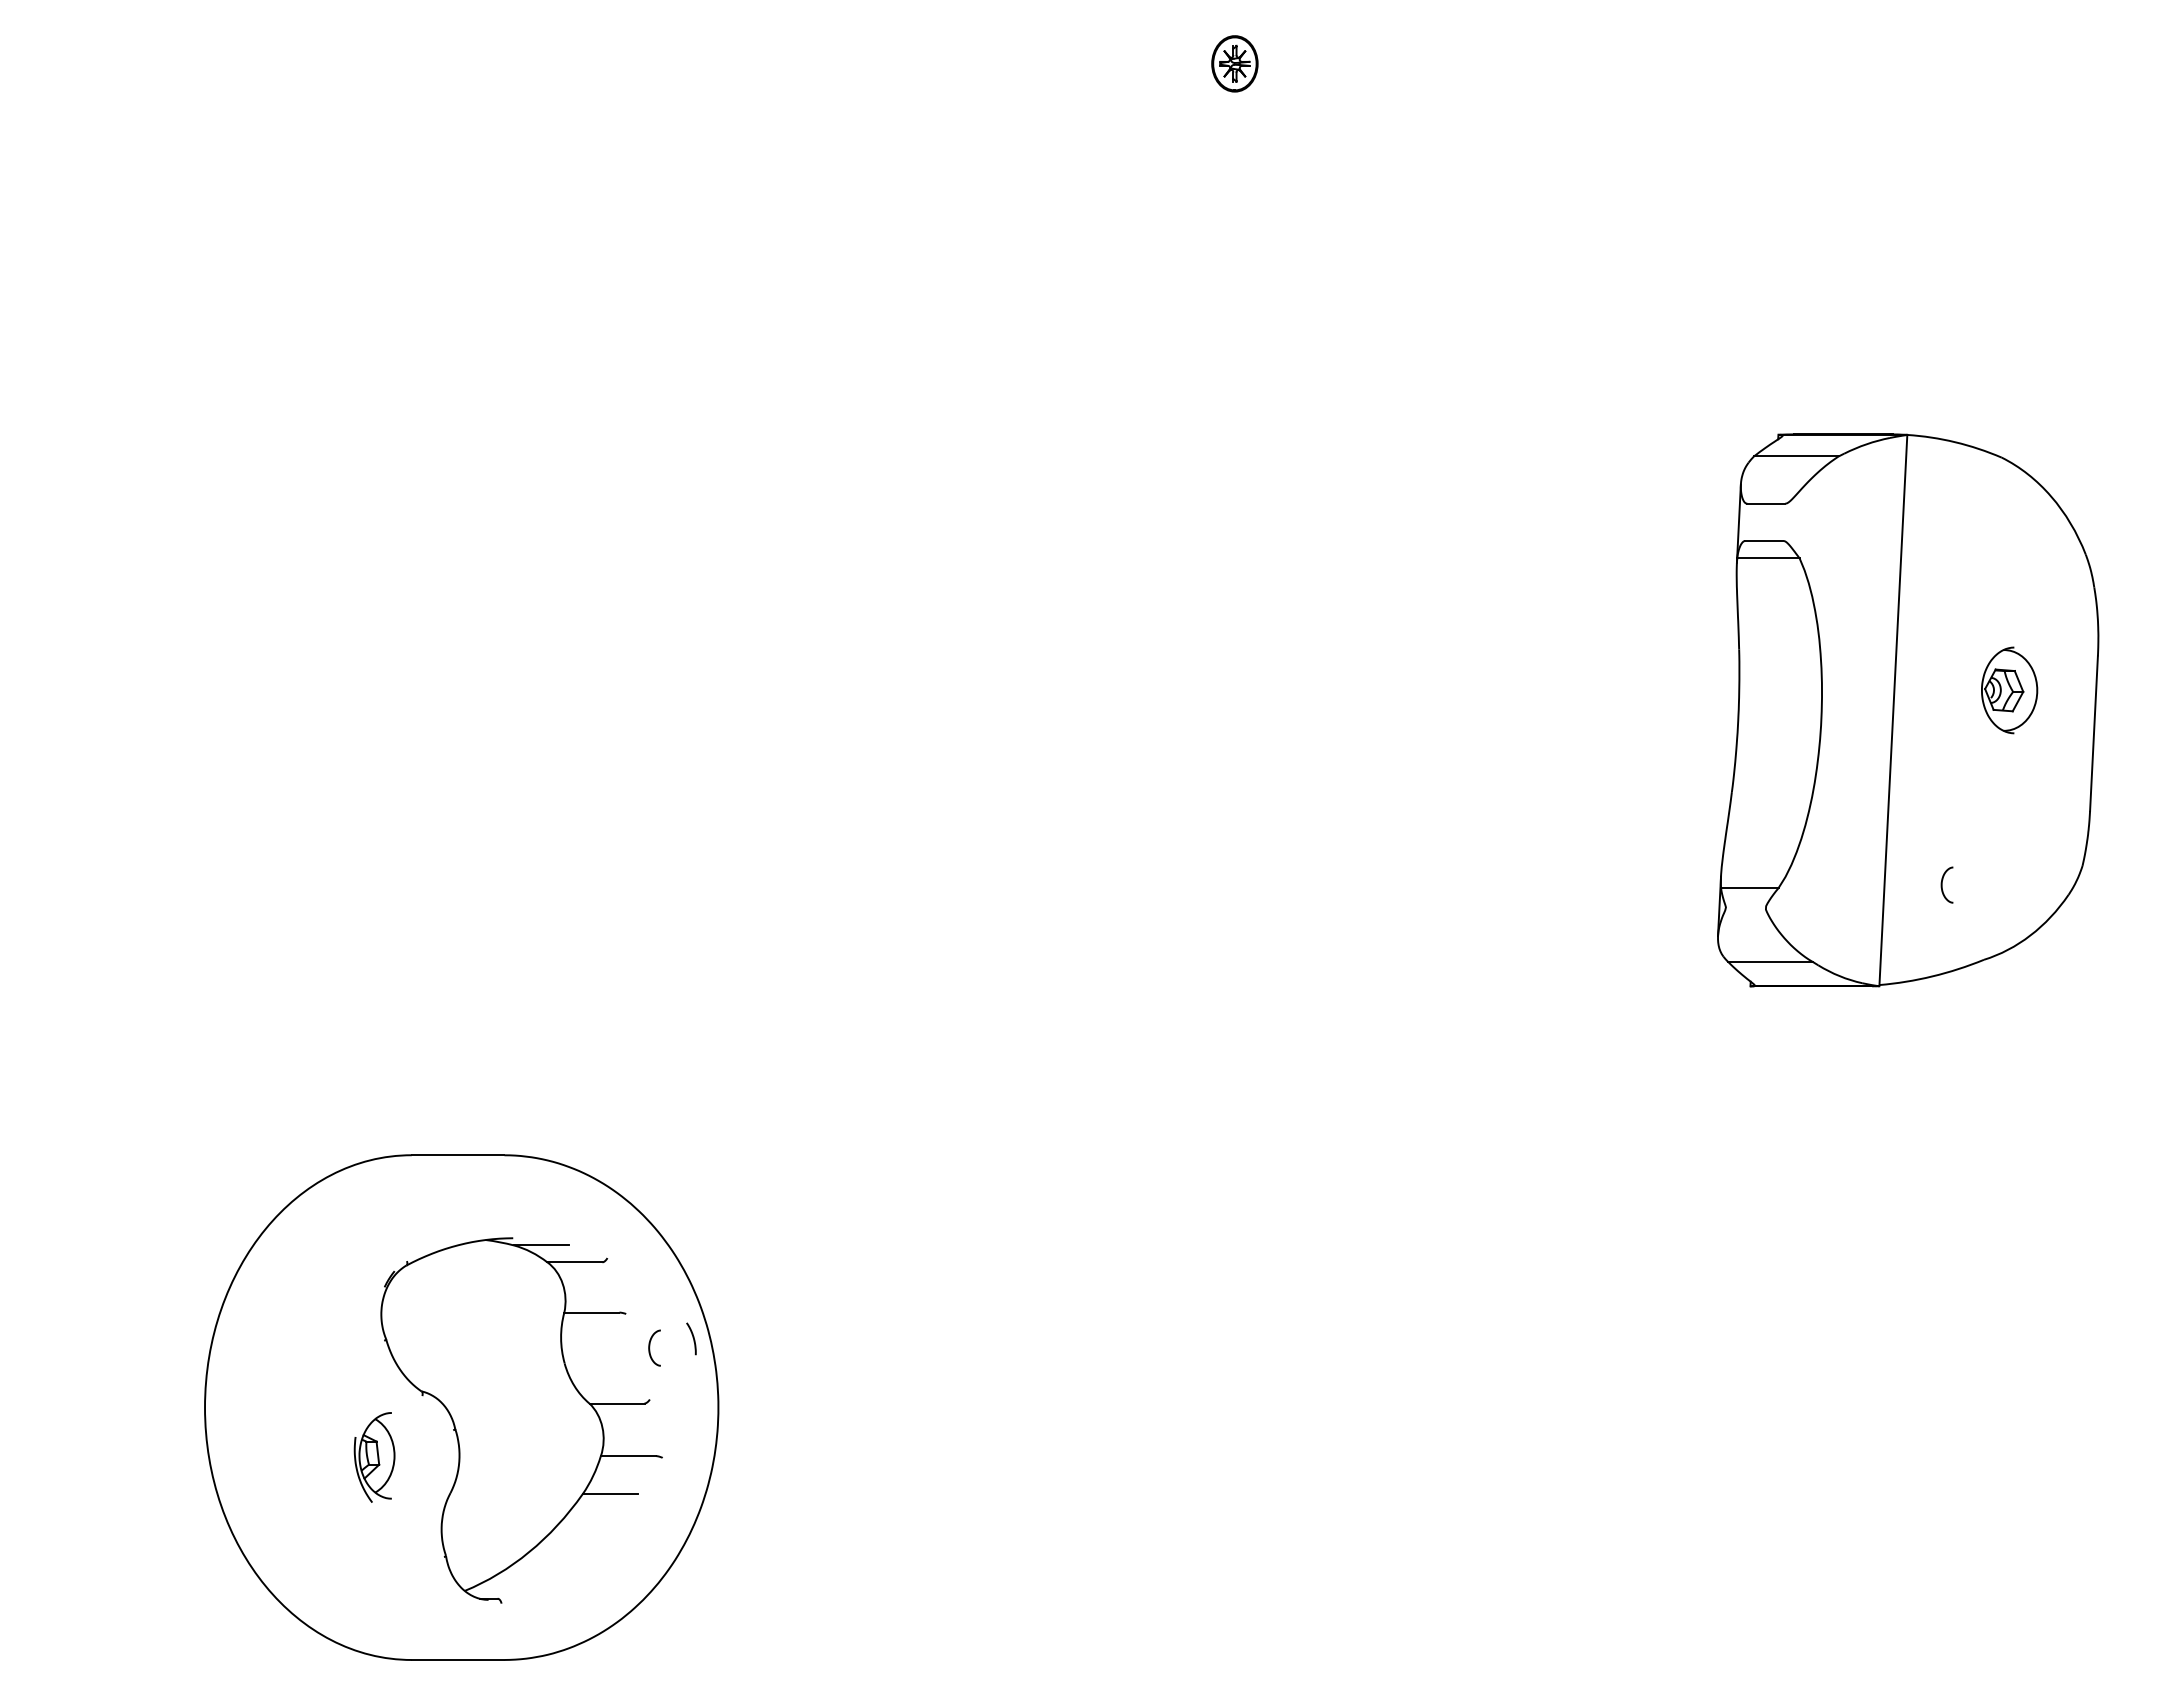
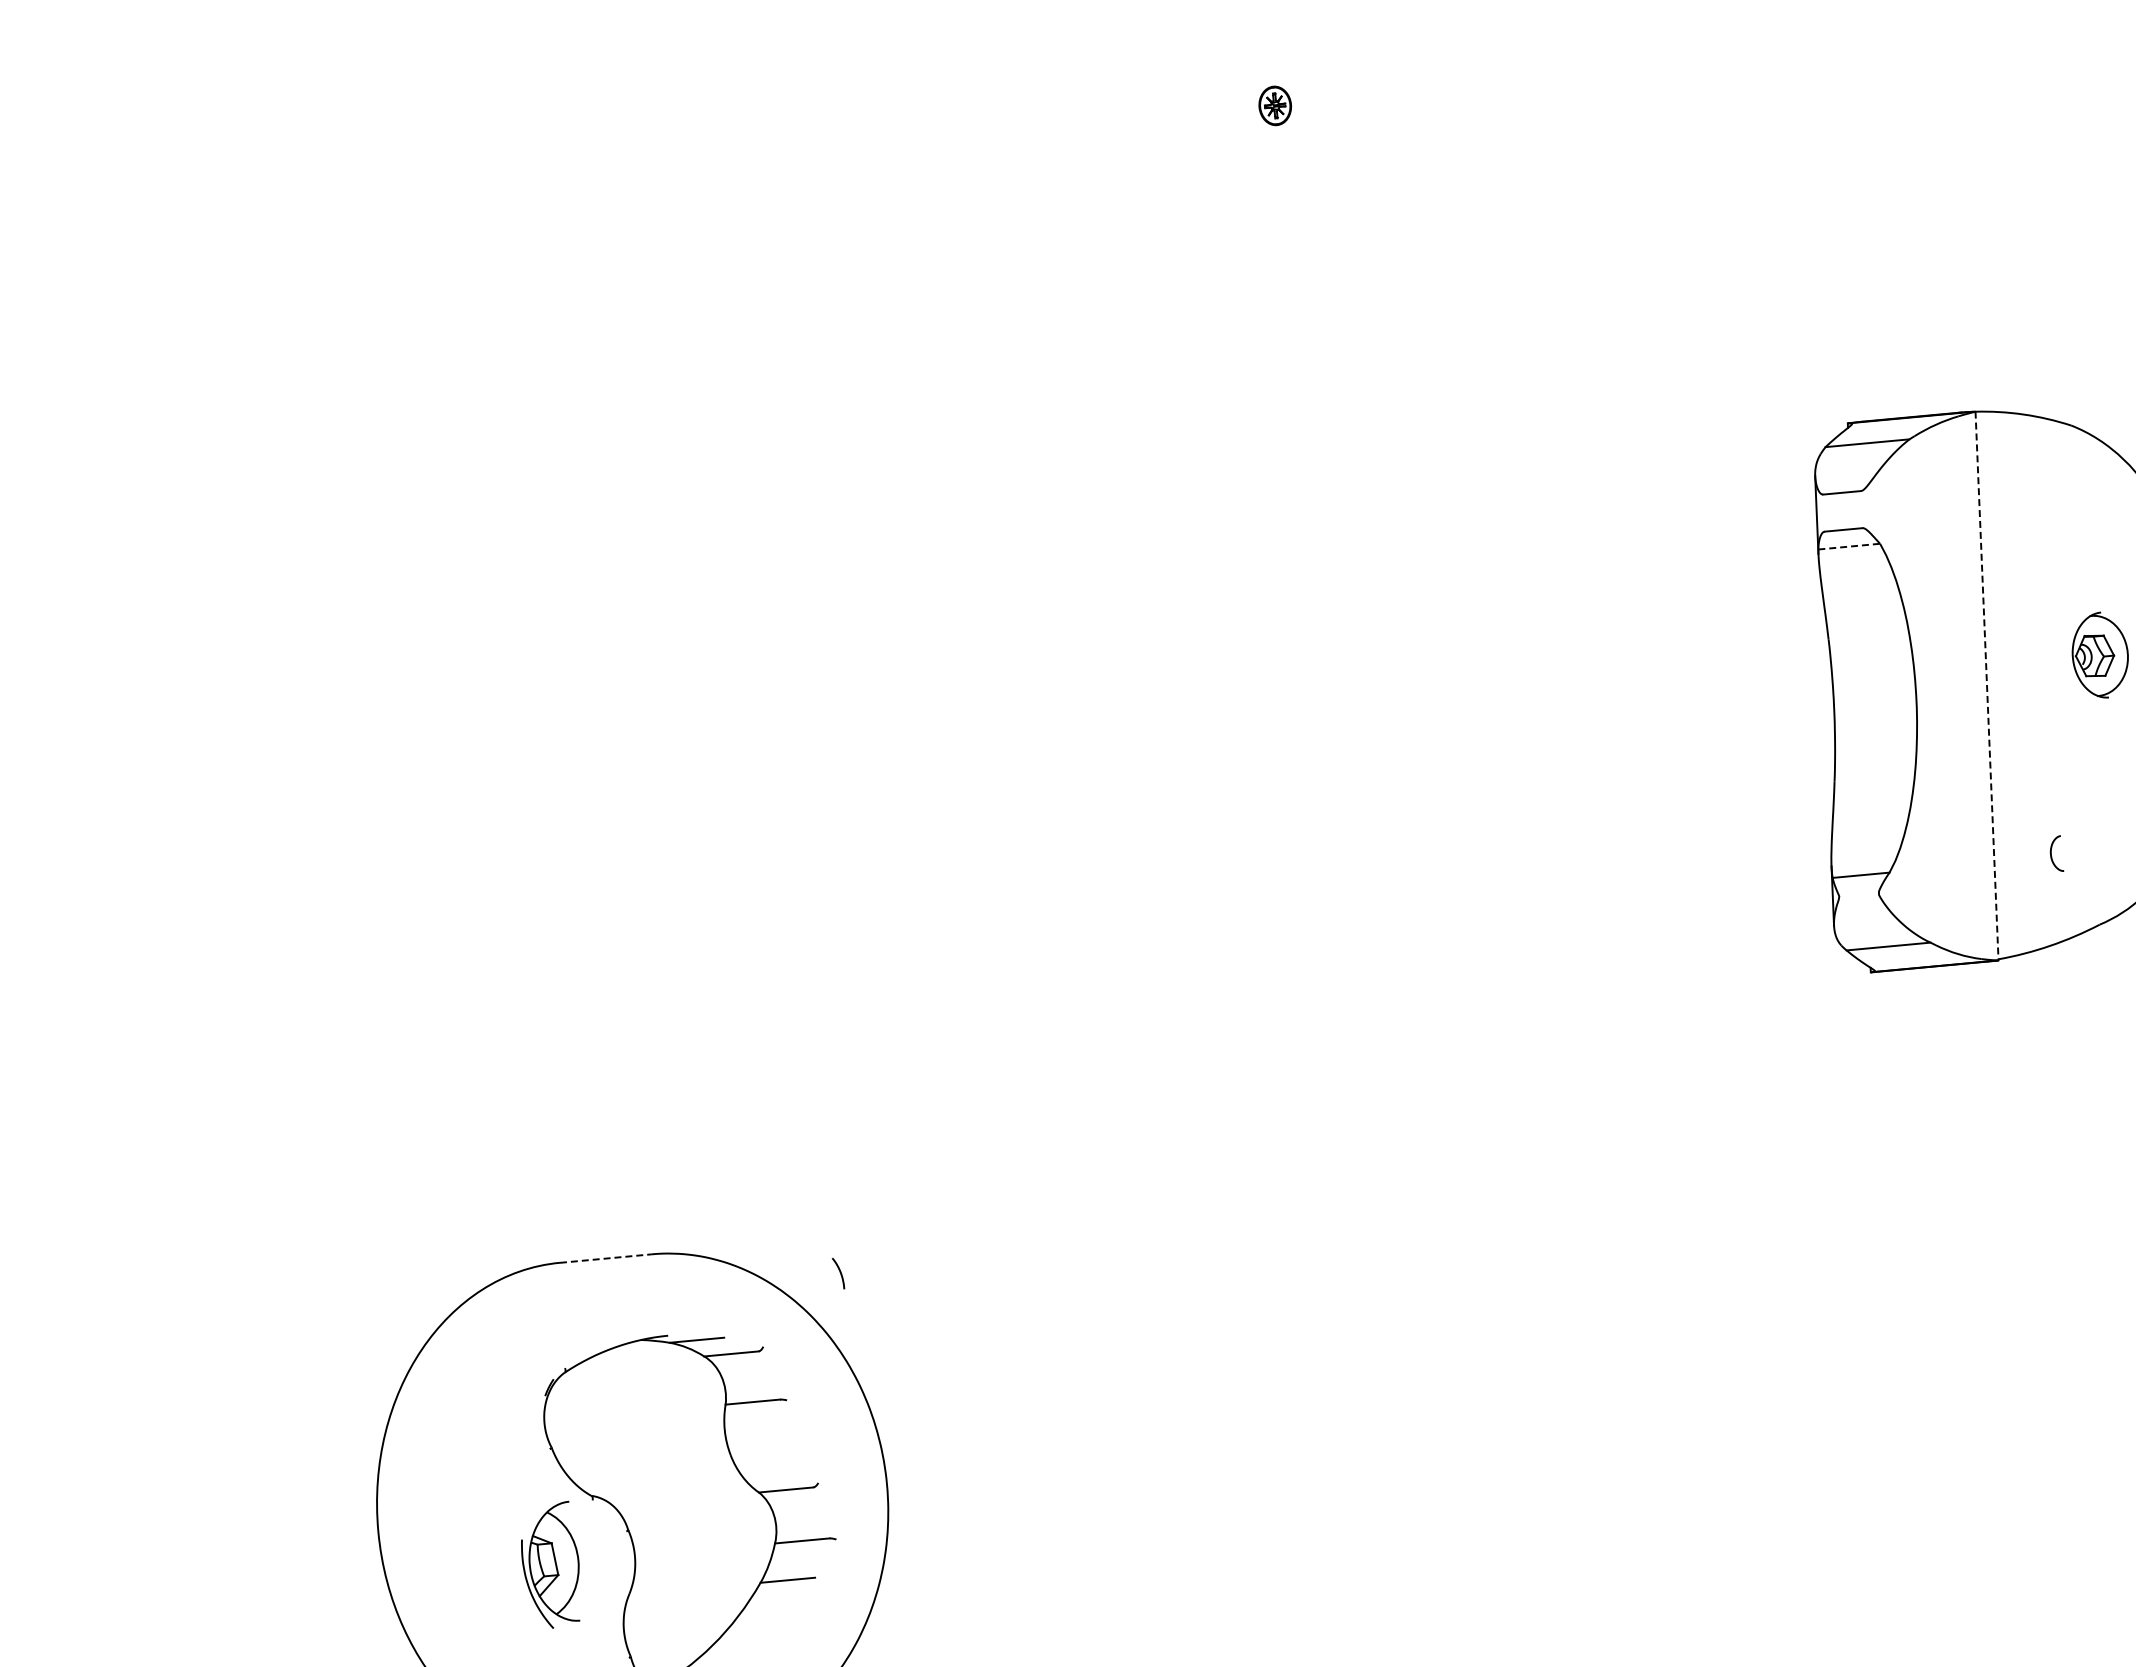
part: (1234, 63) -> (1274, 105), size x0.7
line: (1768, 558) -> (1849, 546), solid -> dashed
line: (1893, 711) -> (1987, 686), solid -> dashed
line: (458, 1155) -> (606, 1258), solid -> dashed
curve: (692, 1337) -> (839, 1272), moved
curve: (650, 1347) -> (814, 1431), removed
part: (374, 1457) -> (550, 1565), size x1.4

